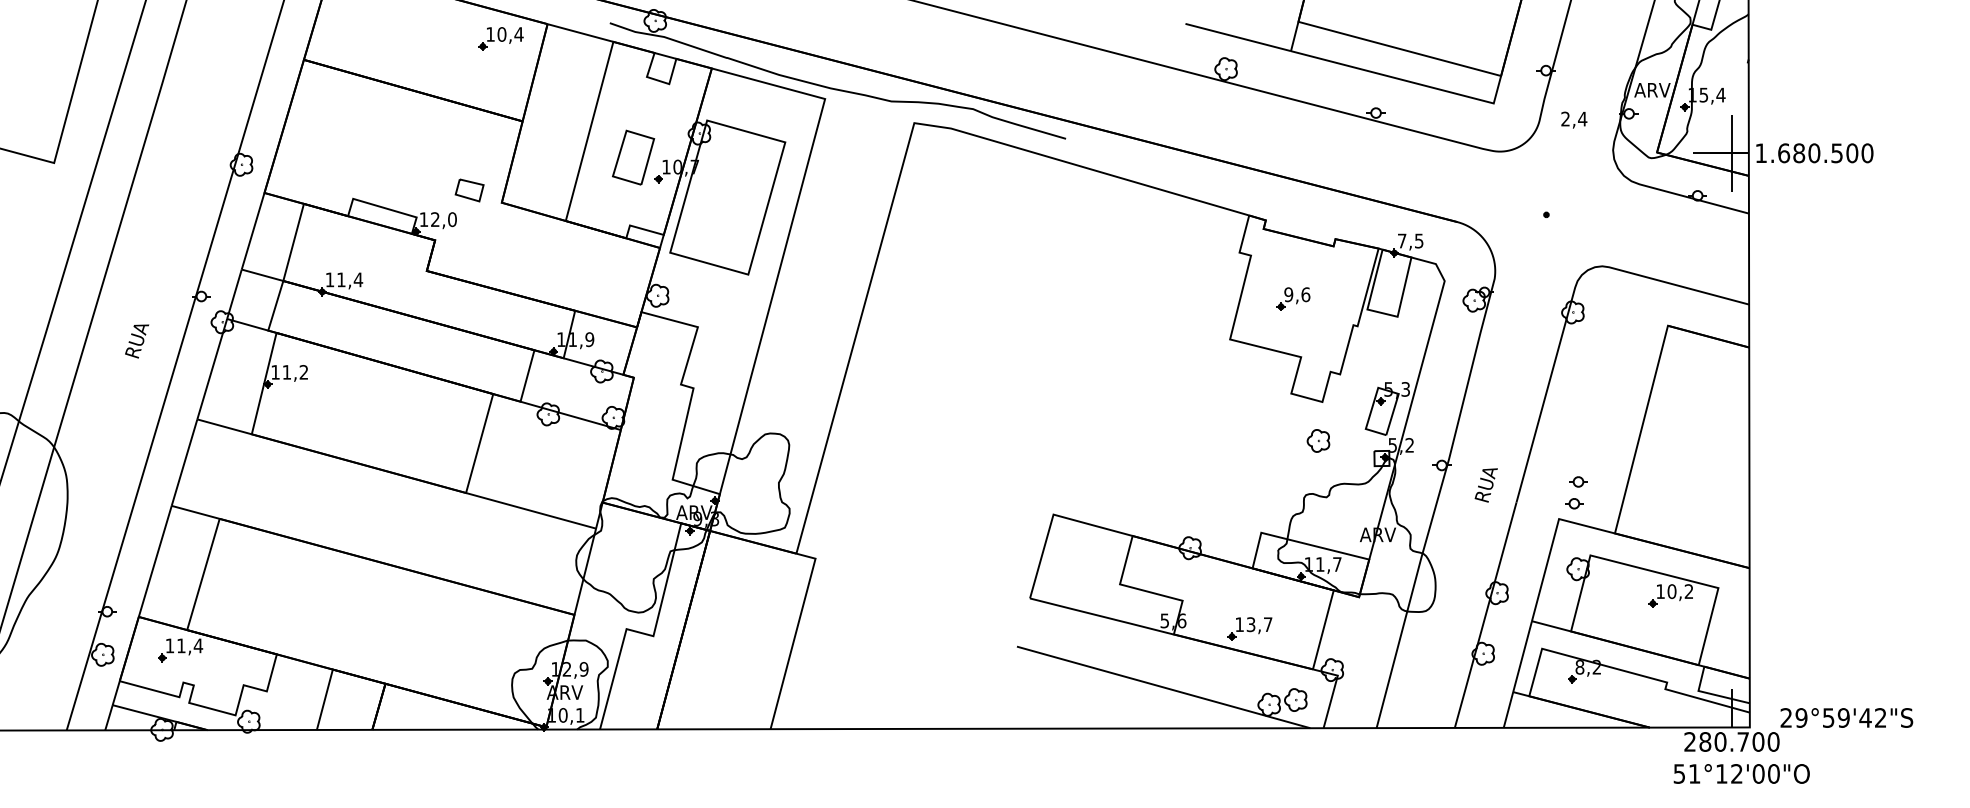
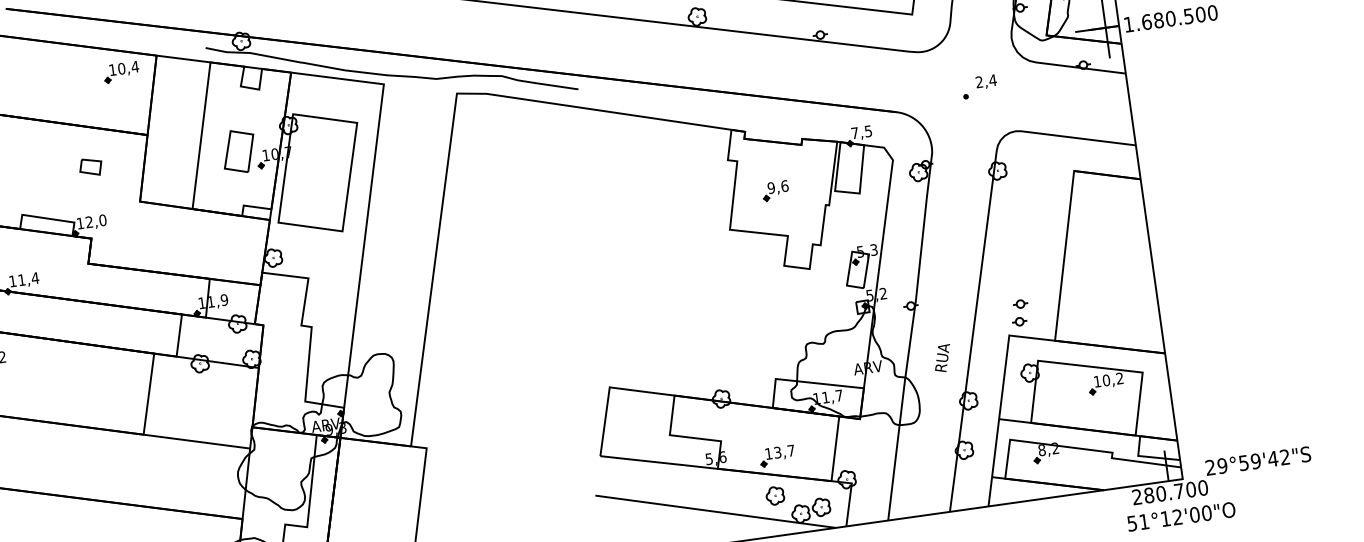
text: (1574, 119) -> (986, 81), moved
part: (469, 190) -> (90, 167), moved
part: (1318, 440) -> (775, 495), moved
text: (1485, 485) -> (942, 358), moved

